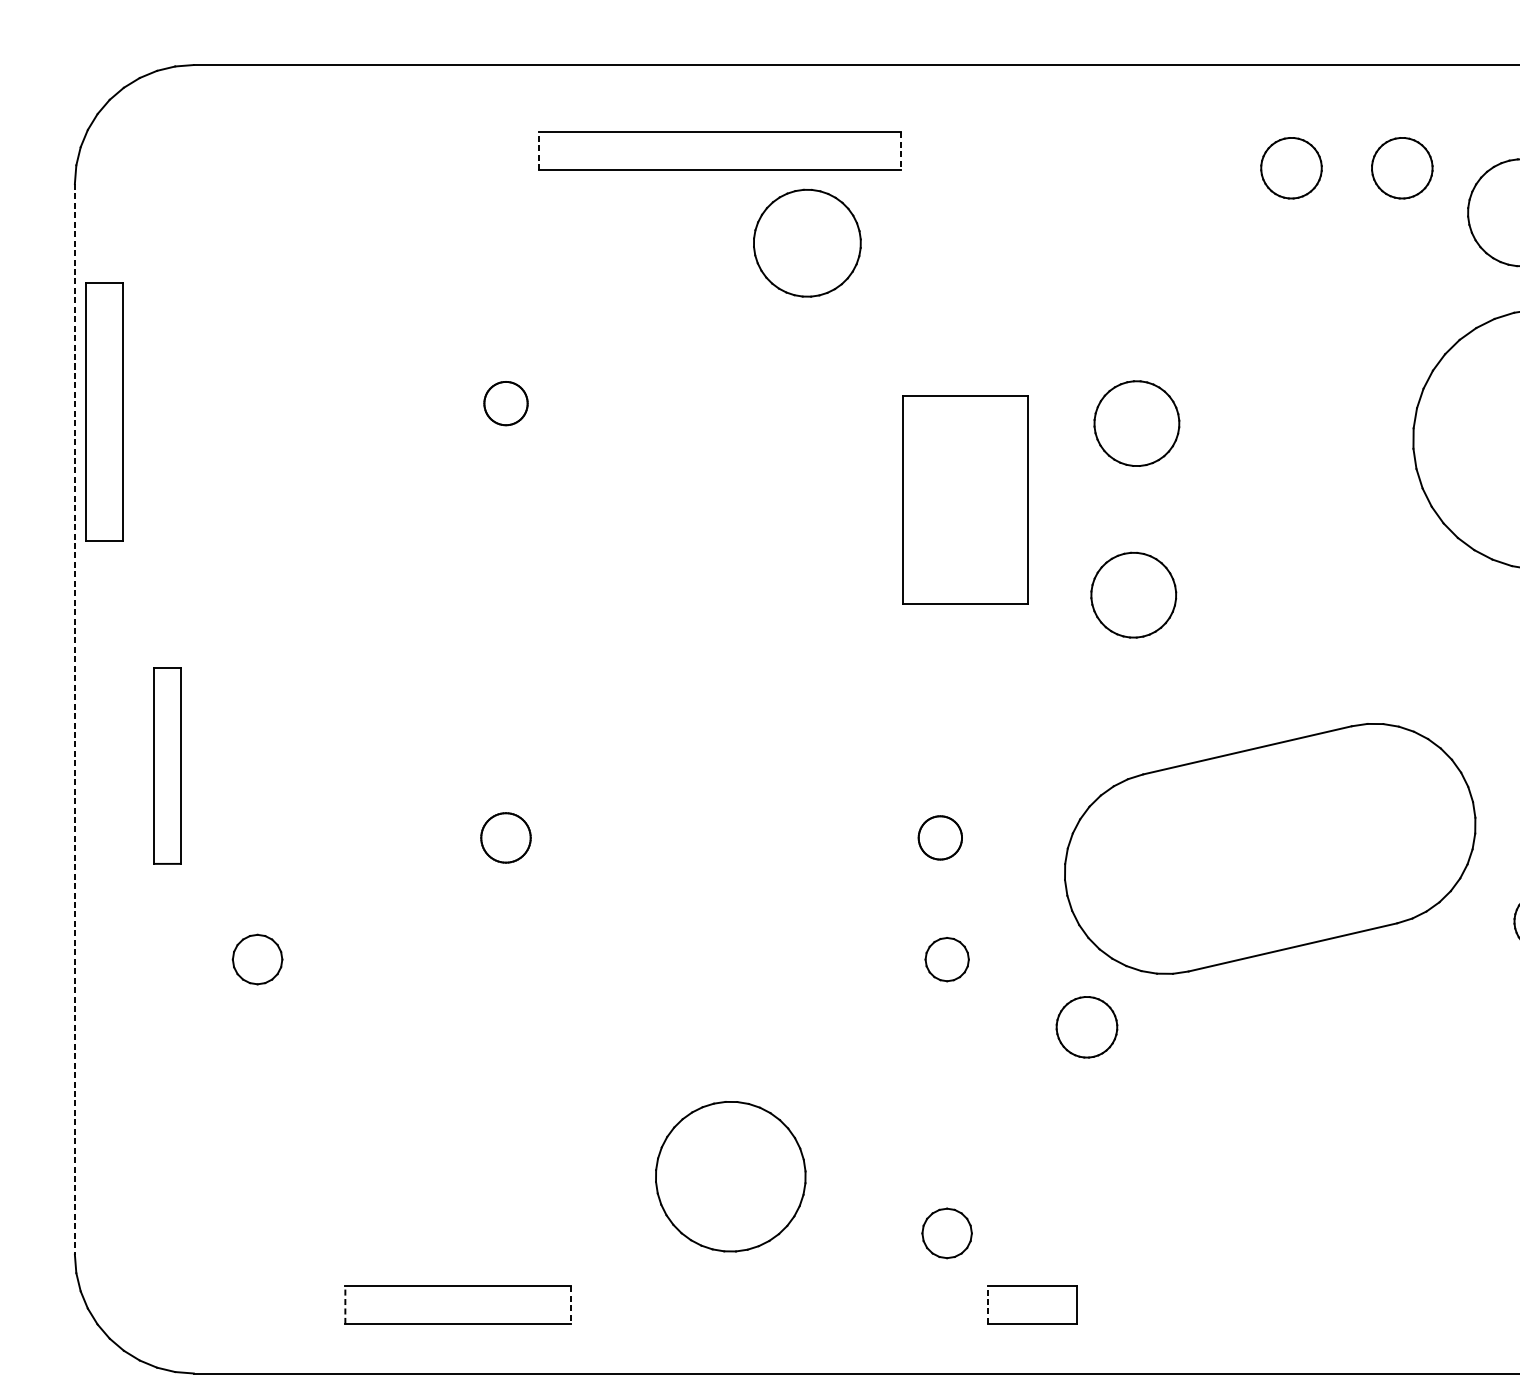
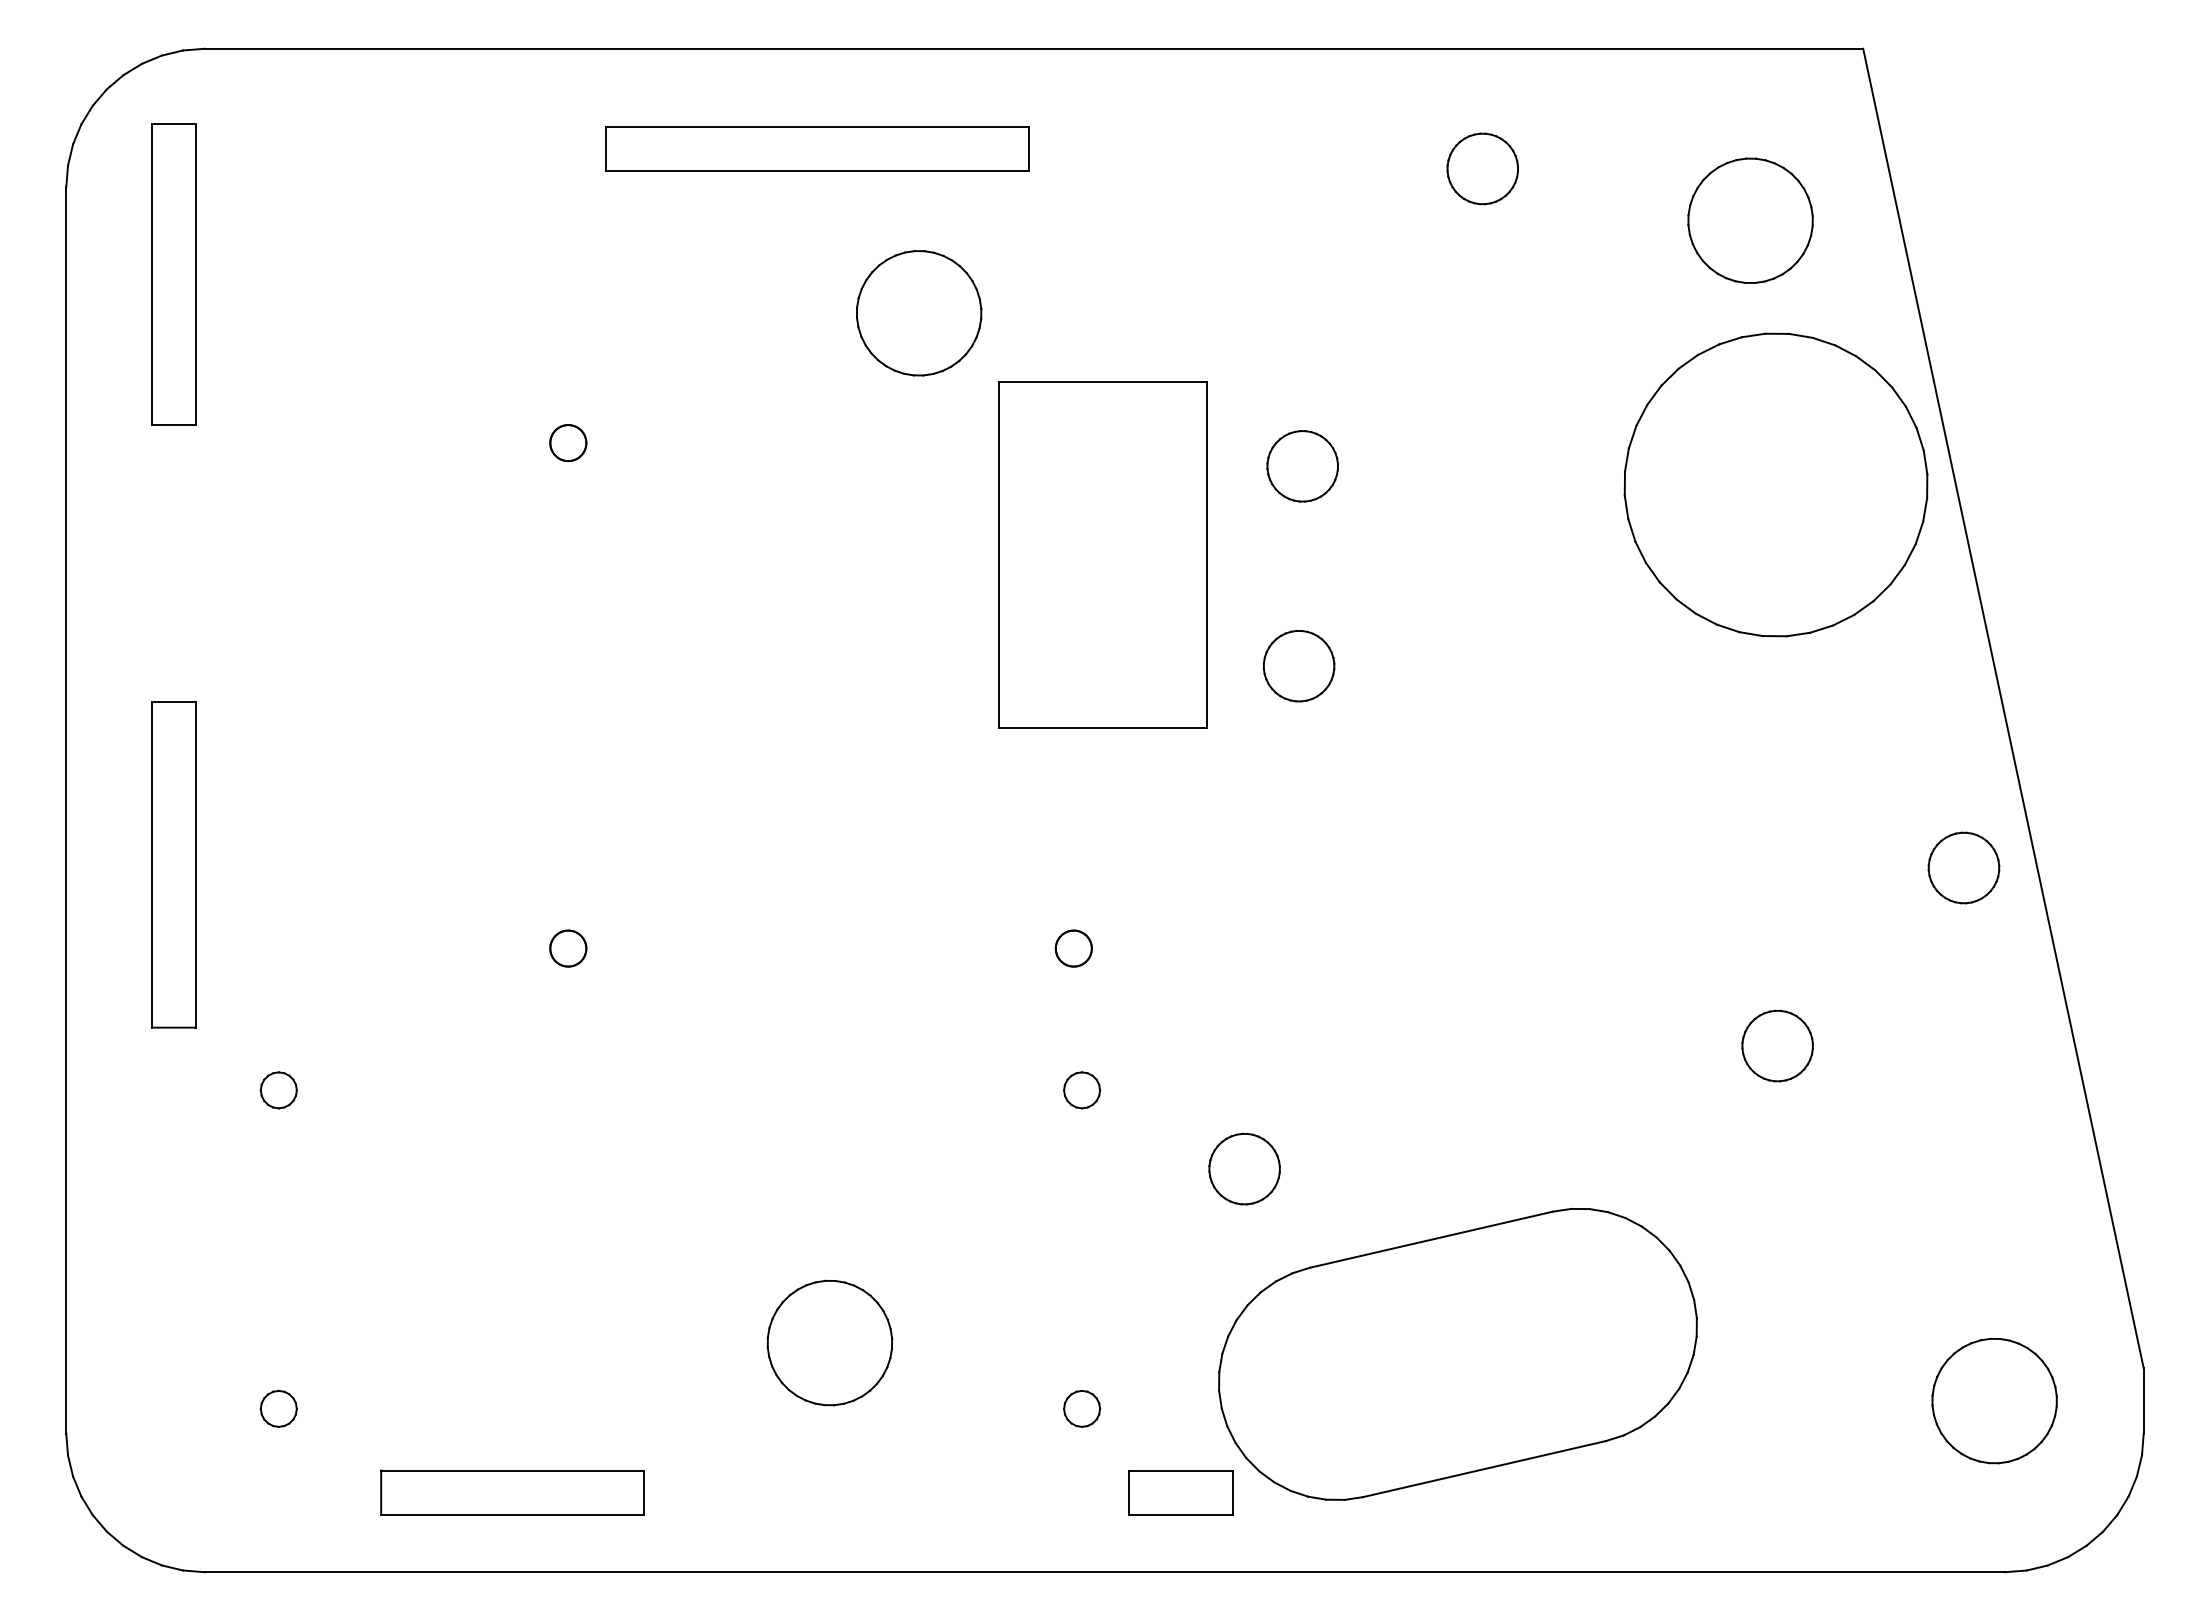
line: (538, 151) -> (606, 149), dashed -> solid
line: (901, 151) -> (1028, 149), dashed -> solid
part: (1402, 167) -> (1611, 168), removed
part: (807, 243) -> (919, 313), moved
part: (506, 404) -> (568, 443), size x0.71
part: (104, 411) -> (173, 274), moved
part: (1136, 423) -> (1302, 466), size x0.71
part: (964, 499) -> (1102, 554), size x1.43
part: (1133, 595) -> (1298, 666), size x0.71
line: (75, 719) -> (66, 810), dashed -> solid
part: (166, 765) -> (173, 864), size x1.43
part: (506, 837) -> (568, 948), size x0.62
part: (939, 837) -> (1073, 948), size x0.71
part: (1269, 848) -> (1457, 1354), moved
part: (257, 959) -> (278, 1090), size x0.62
part: (947, 959) -> (1082, 1090), size x0.71
part: (730, 1176) -> (829, 1342), size x0.71
part: (257, 1232) -> (278, 1408), added
part: (947, 1232) -> (1082, 1408), size x0.62
line: (345, 1305) -> (381, 1492), dashed -> solid
line: (571, 1305) -> (644, 1492), dashed -> solid
line: (988, 1305) -> (1129, 1492), dashed -> solid

